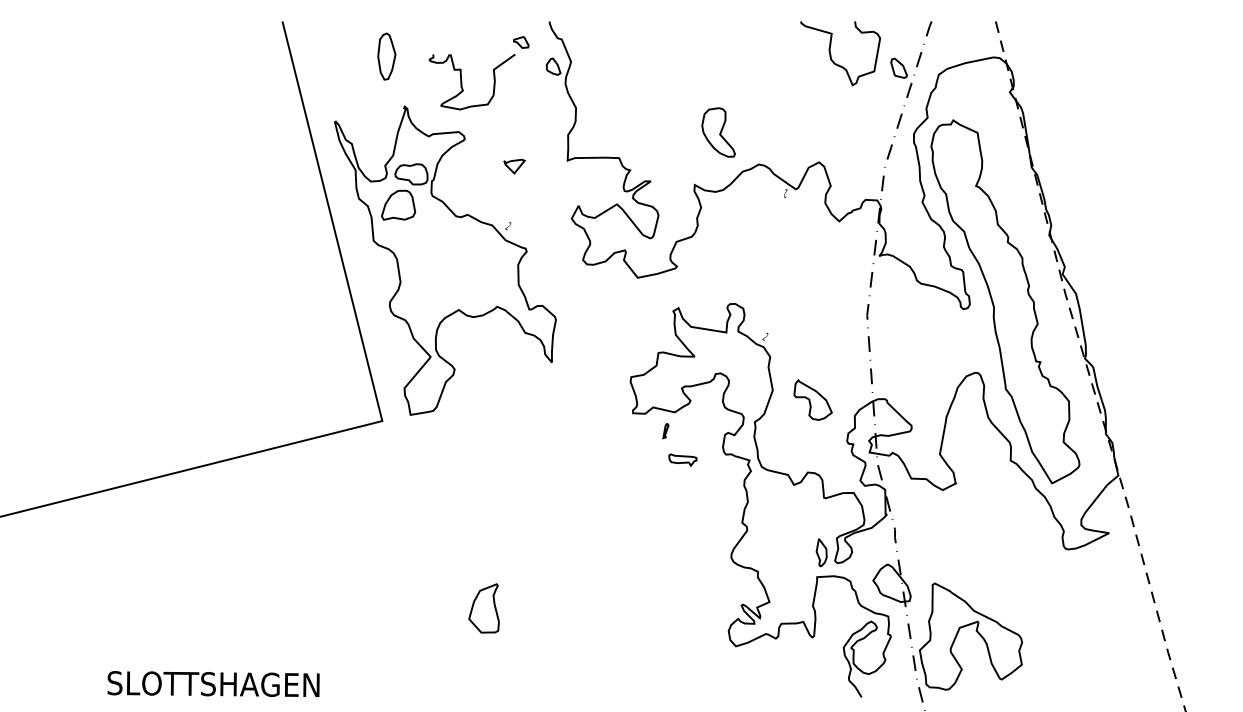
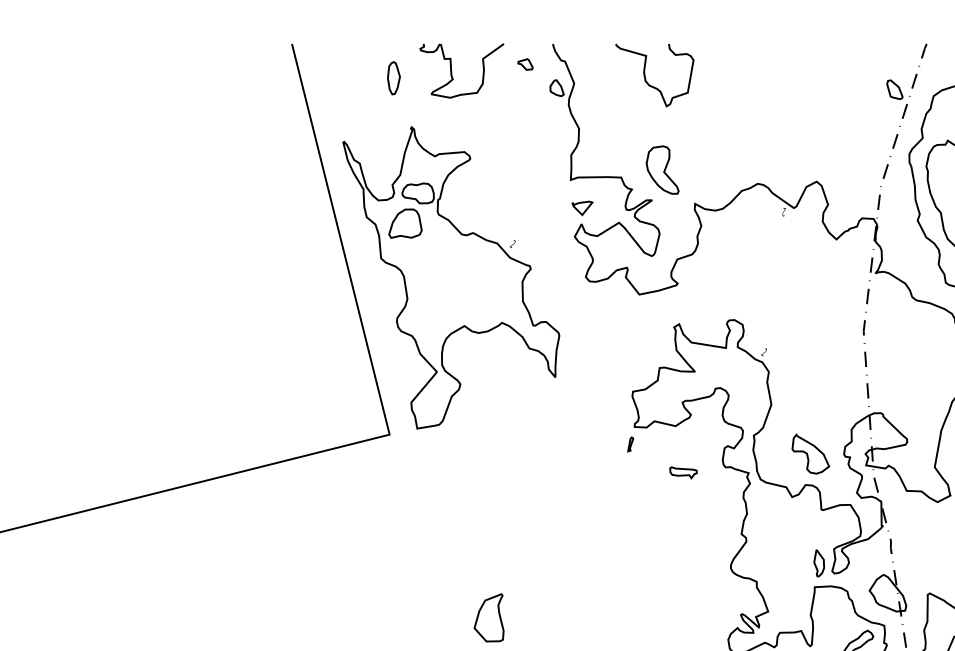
curve: (831, 54) -> (645, 76), moved
part: (386, 56) -> (393, 78), size x0.71
part: (462, 82) -> (452, 71), moved
part: (718, 132) -> (662, 170), moved
part: (514, 166) -> (582, 208), moved
part: (812, 399) -> (810, 453), moved
part: (665, 431) -> (630, 444), moved

